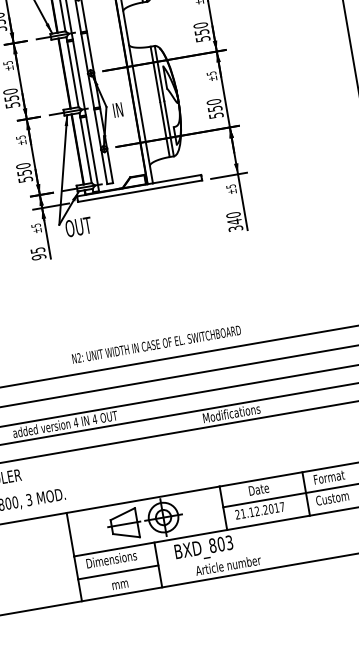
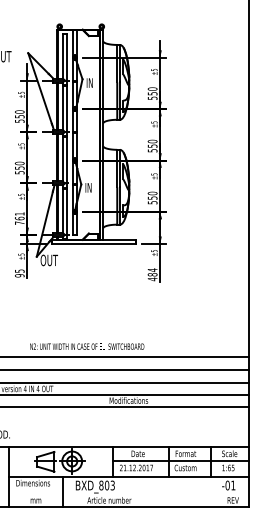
text: (24, 172) -> (19, 218), 550 -> 761
text: (234, 221) -> (152, 274), 340 -> 484
line: (117, 572) -> (35, 492), removed

